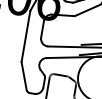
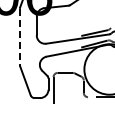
line: (25, 36) -> (19, 37), solid -> dashed

